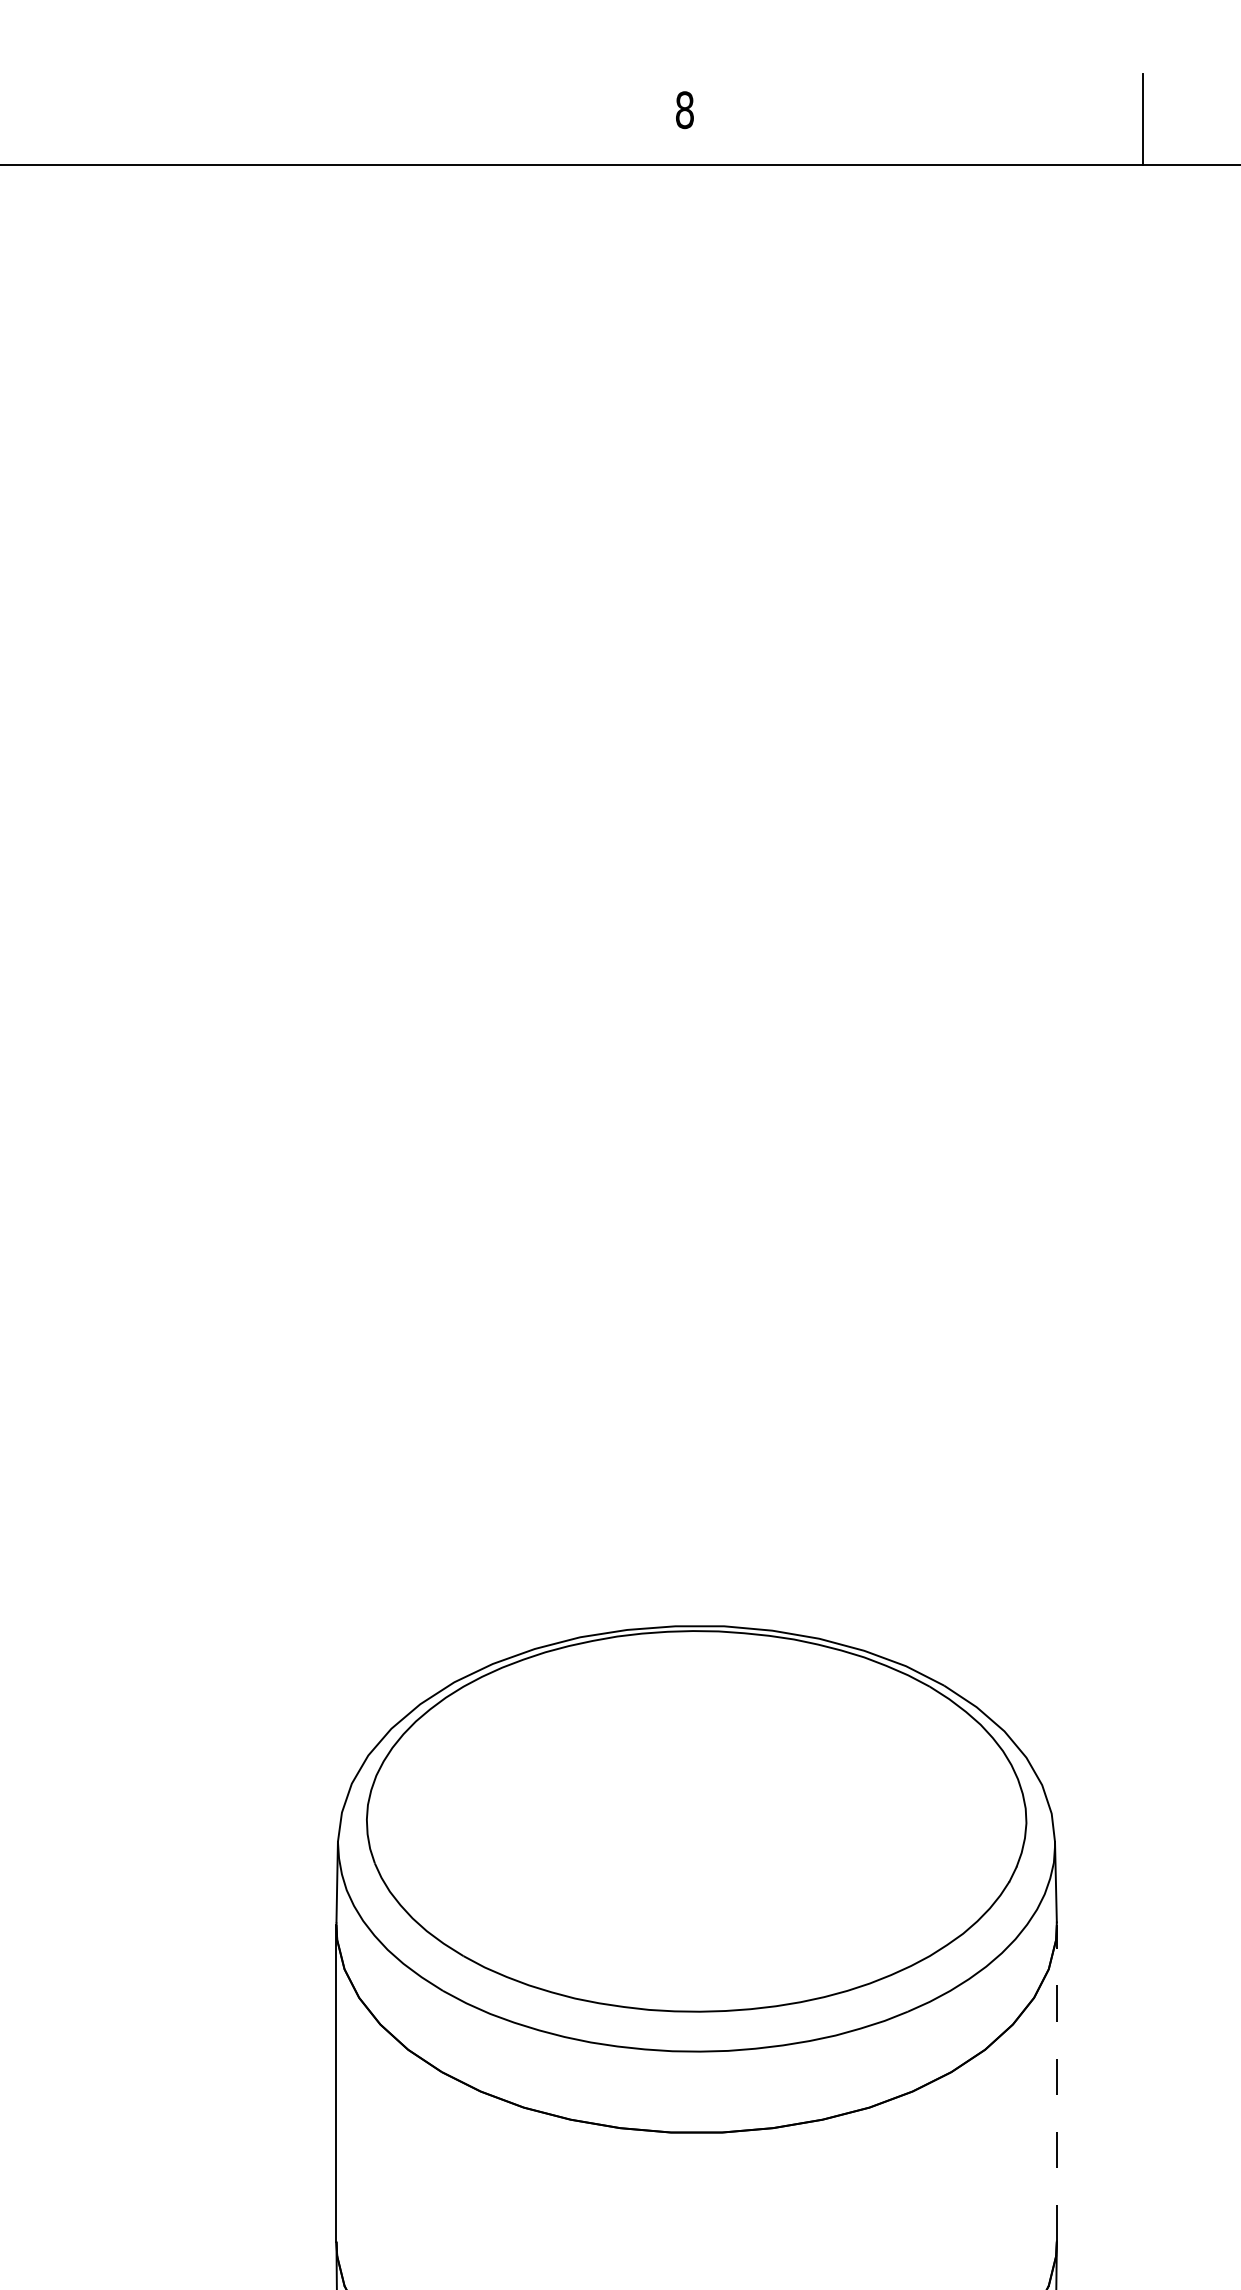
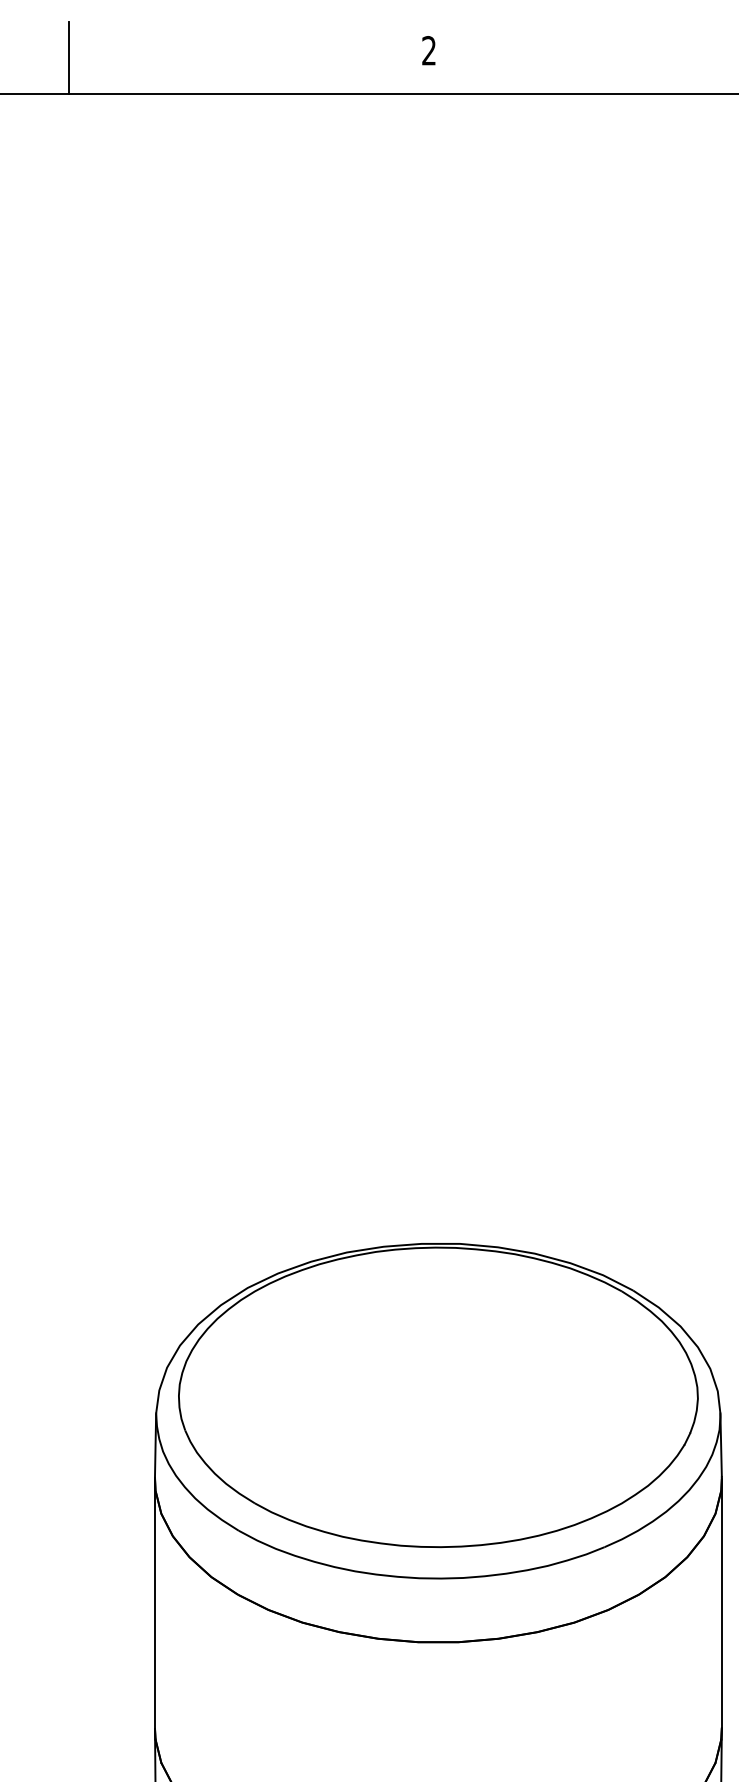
text: (684, 110) -> (428, 51), 8 -> 2
line: (227, 119) -> (69, 58), added
line: (1056, 2082) -> (721, 1602), dashed -> solid

